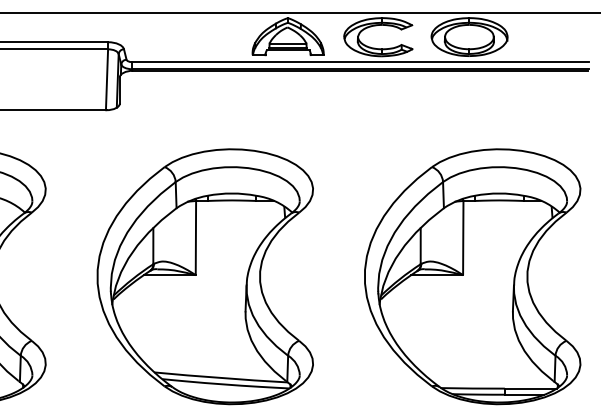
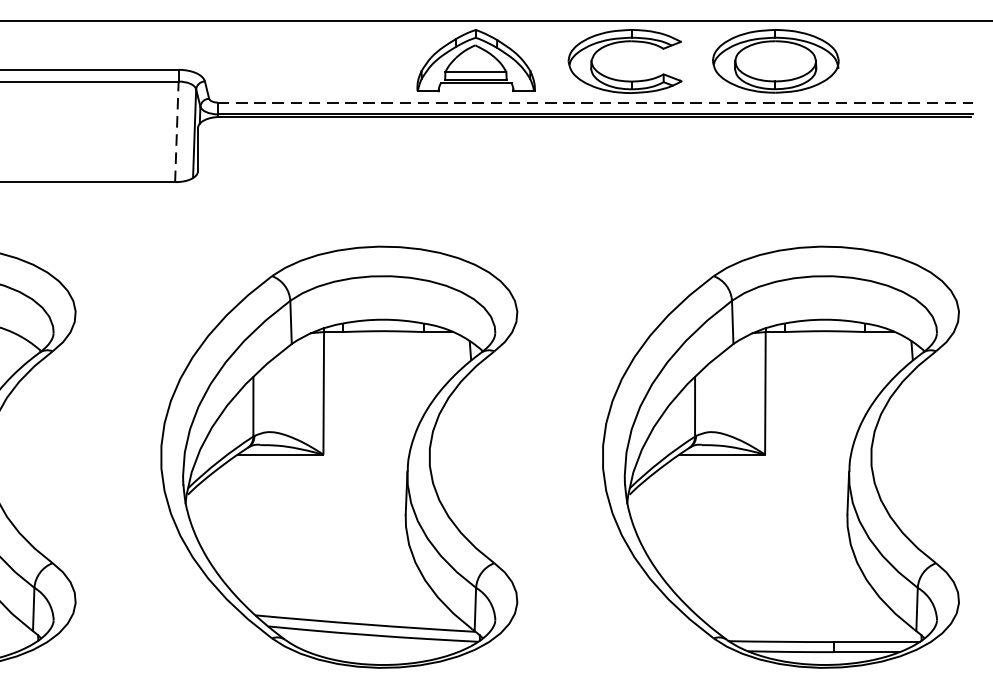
line: (360, 62) -> (595, 103), solid -> dashed
line: (107, 79) -> (177, 131), solid -> dashed

